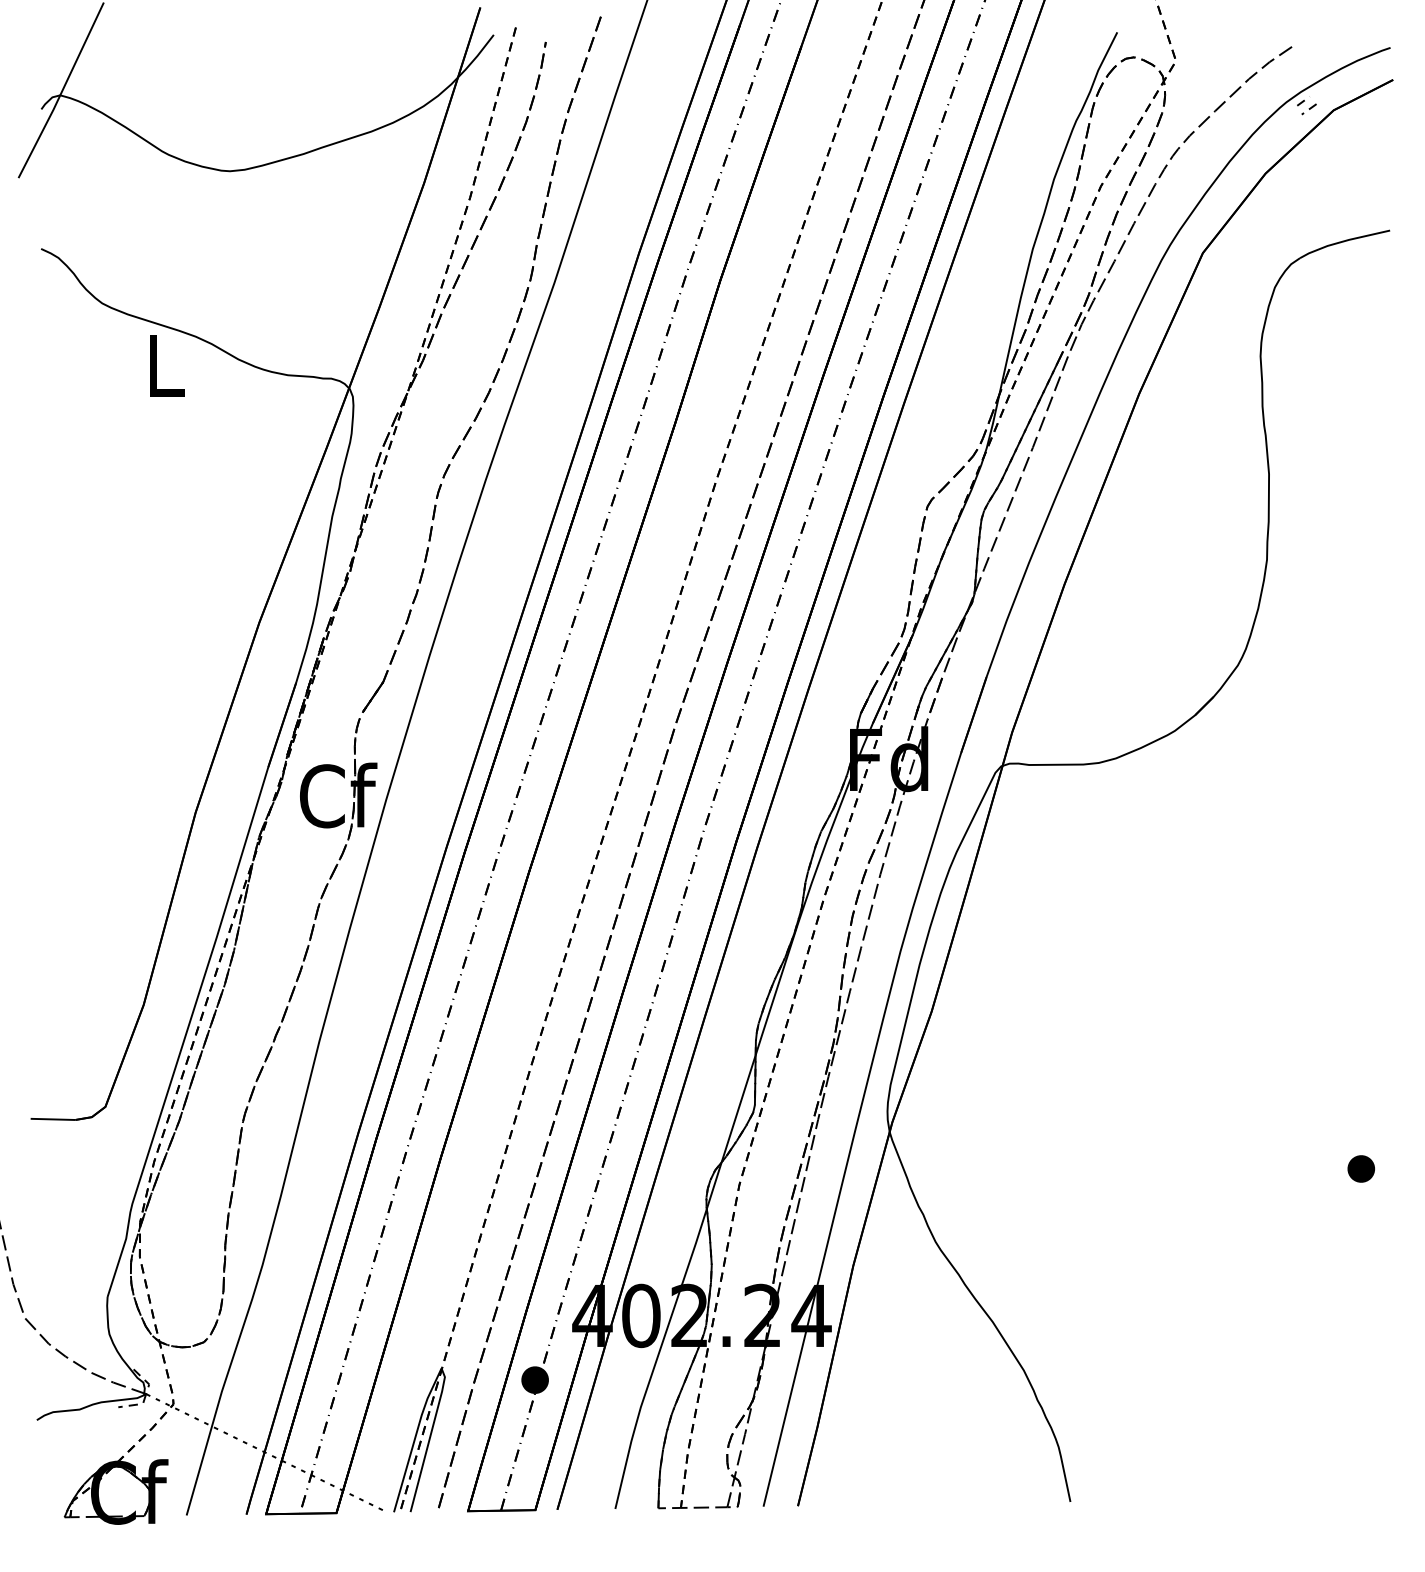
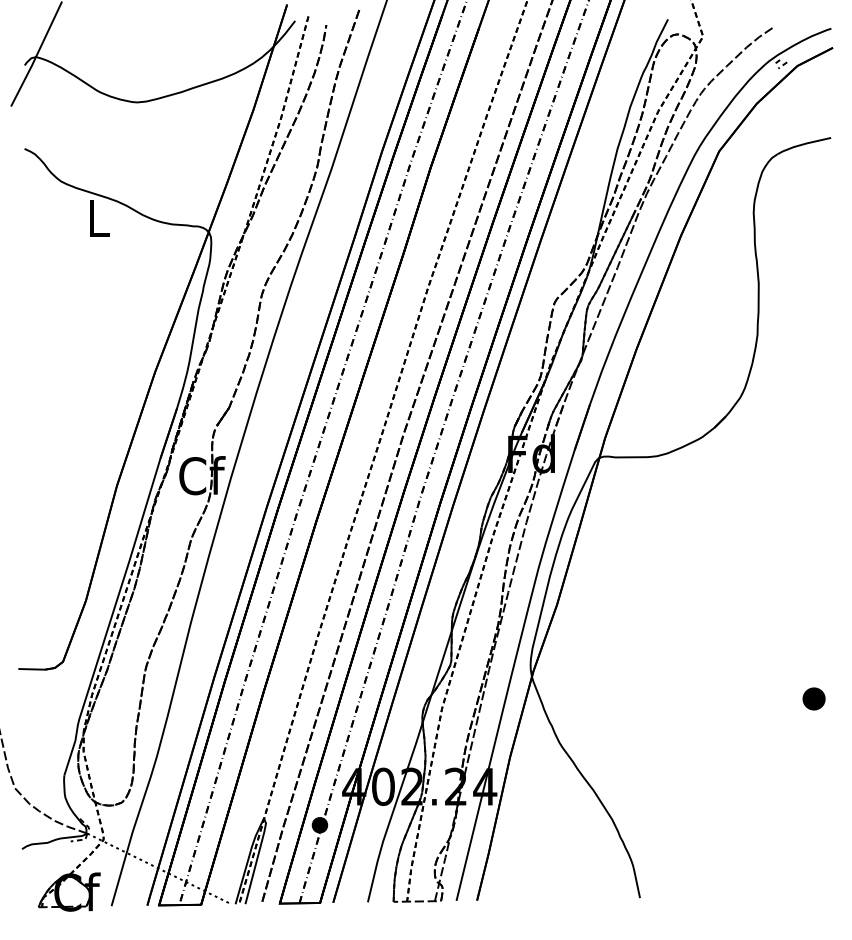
part: (1360, 1168) -> (813, 698), size x1.4

